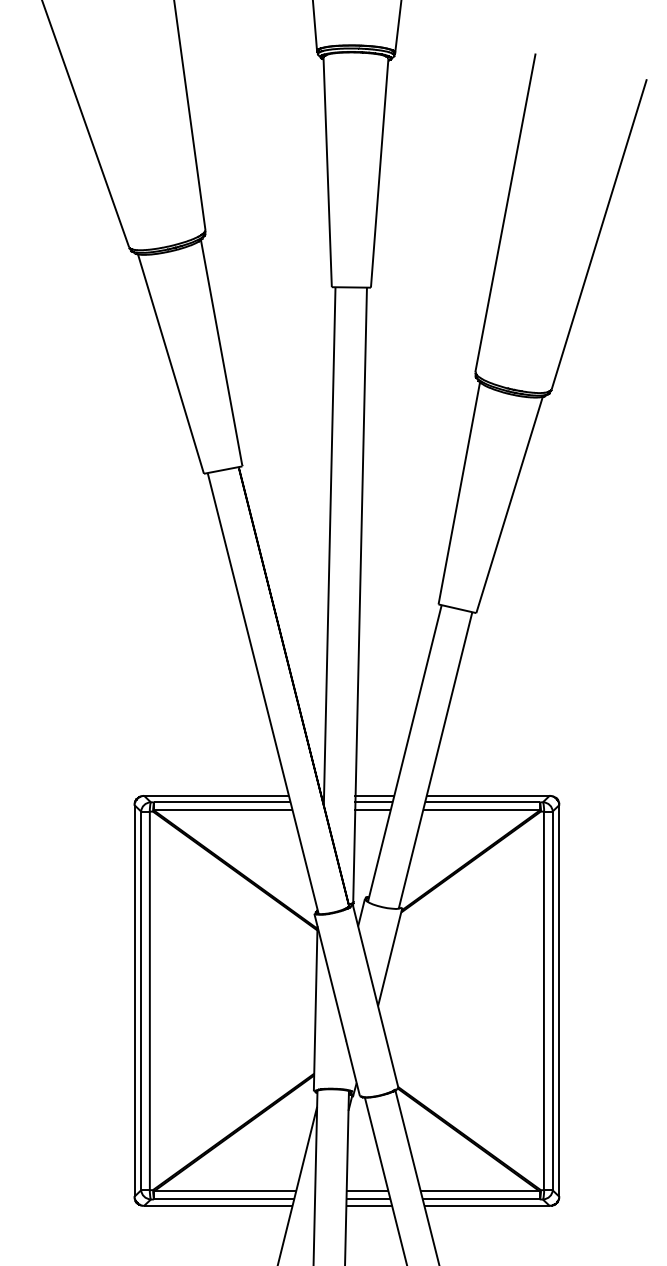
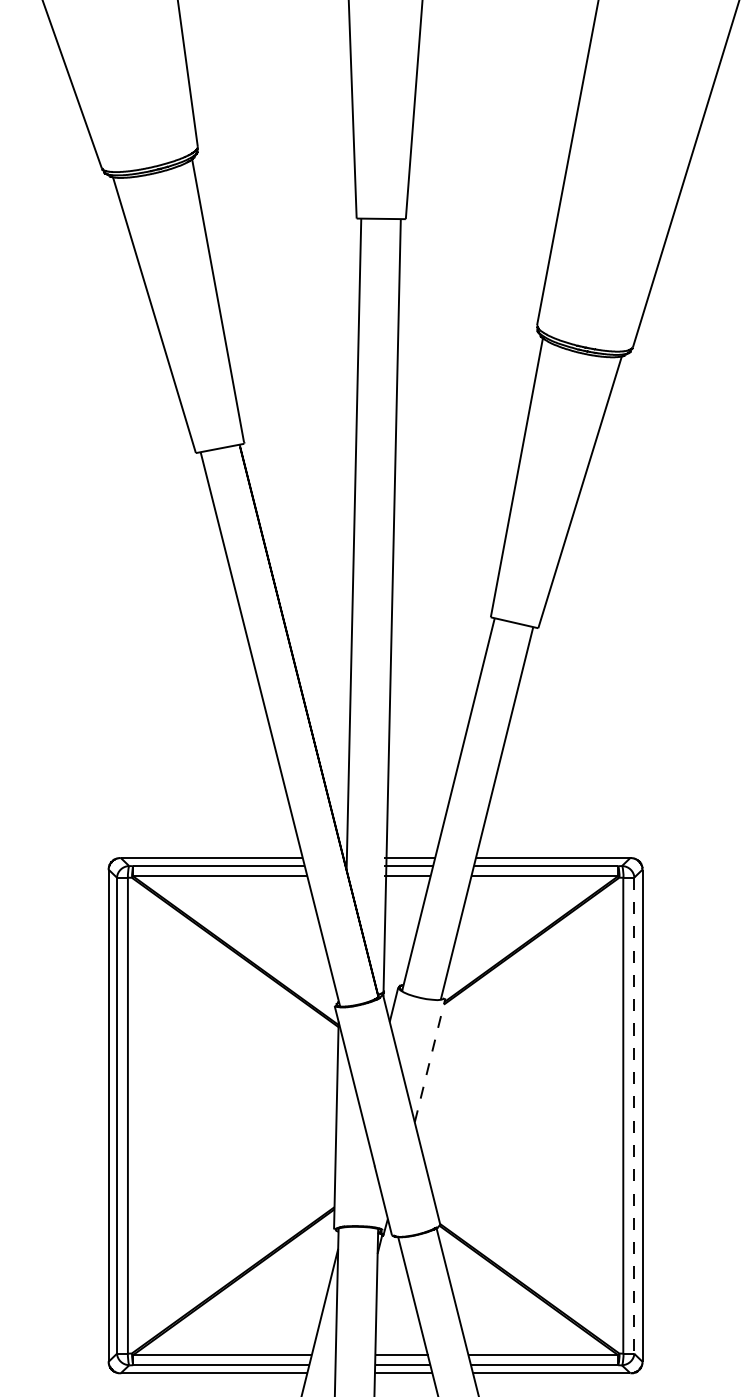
line: (390, 956) -> (430, 1059), solid -> dashed
line: (552, 1001) -> (634, 1116), solid -> dashed

